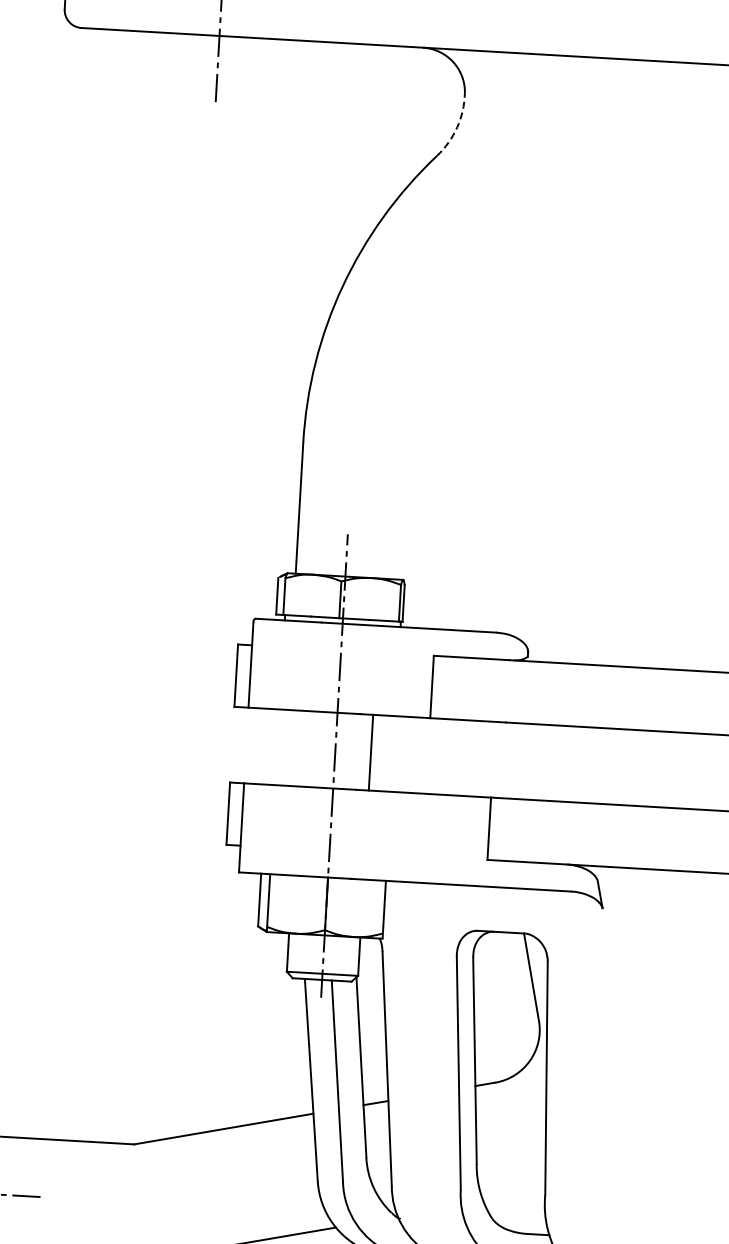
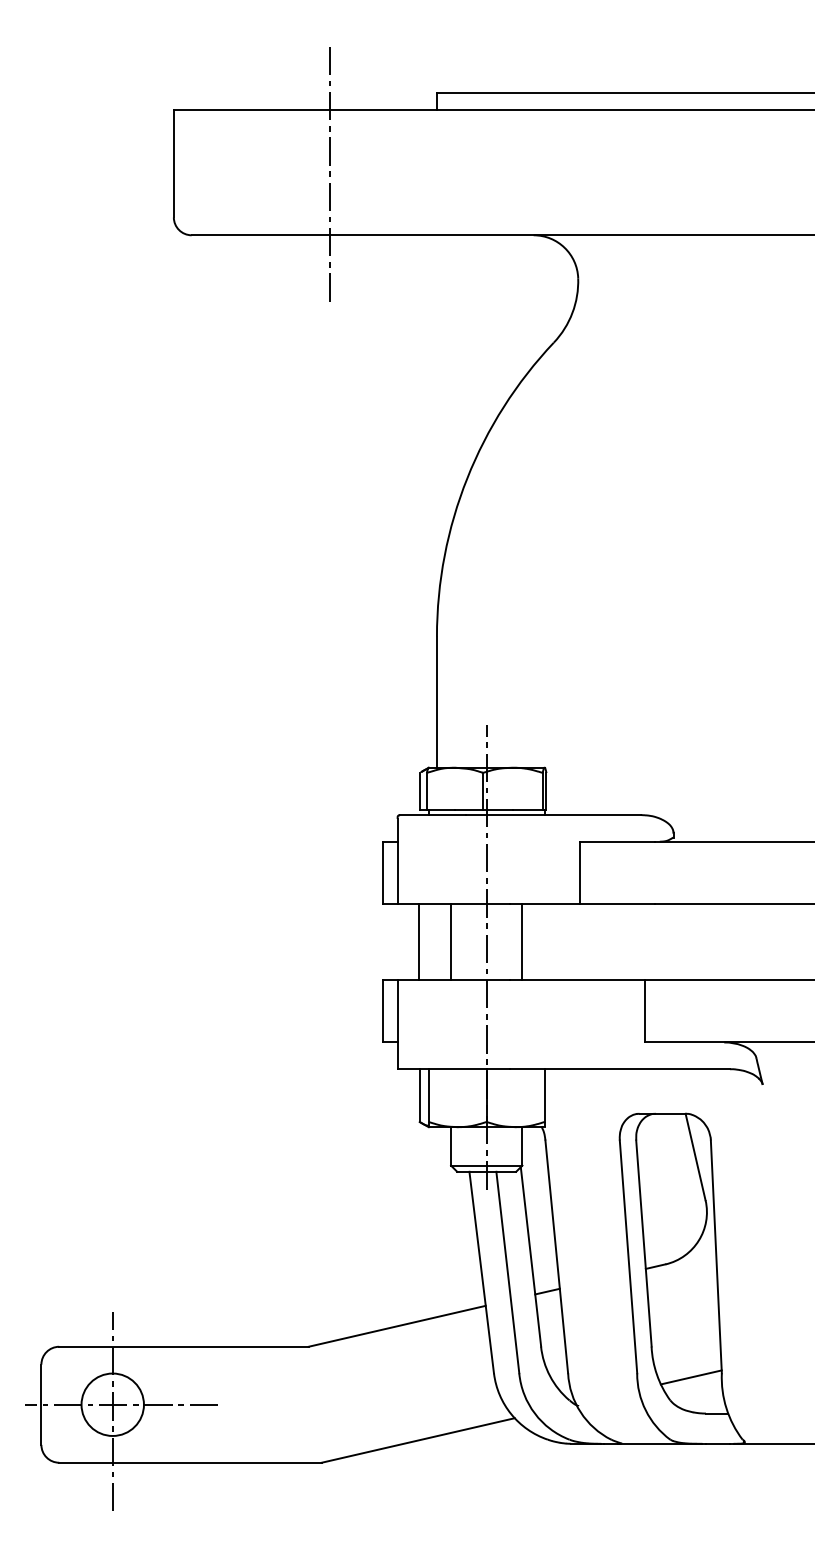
arc: (457, 127) -> (572, 312), dashed -> solid
line: (268, 747) -> (419, 942), added
line: (300, 748) -> (451, 942), added
line: (513, 1197) -> (690, 1377), added

